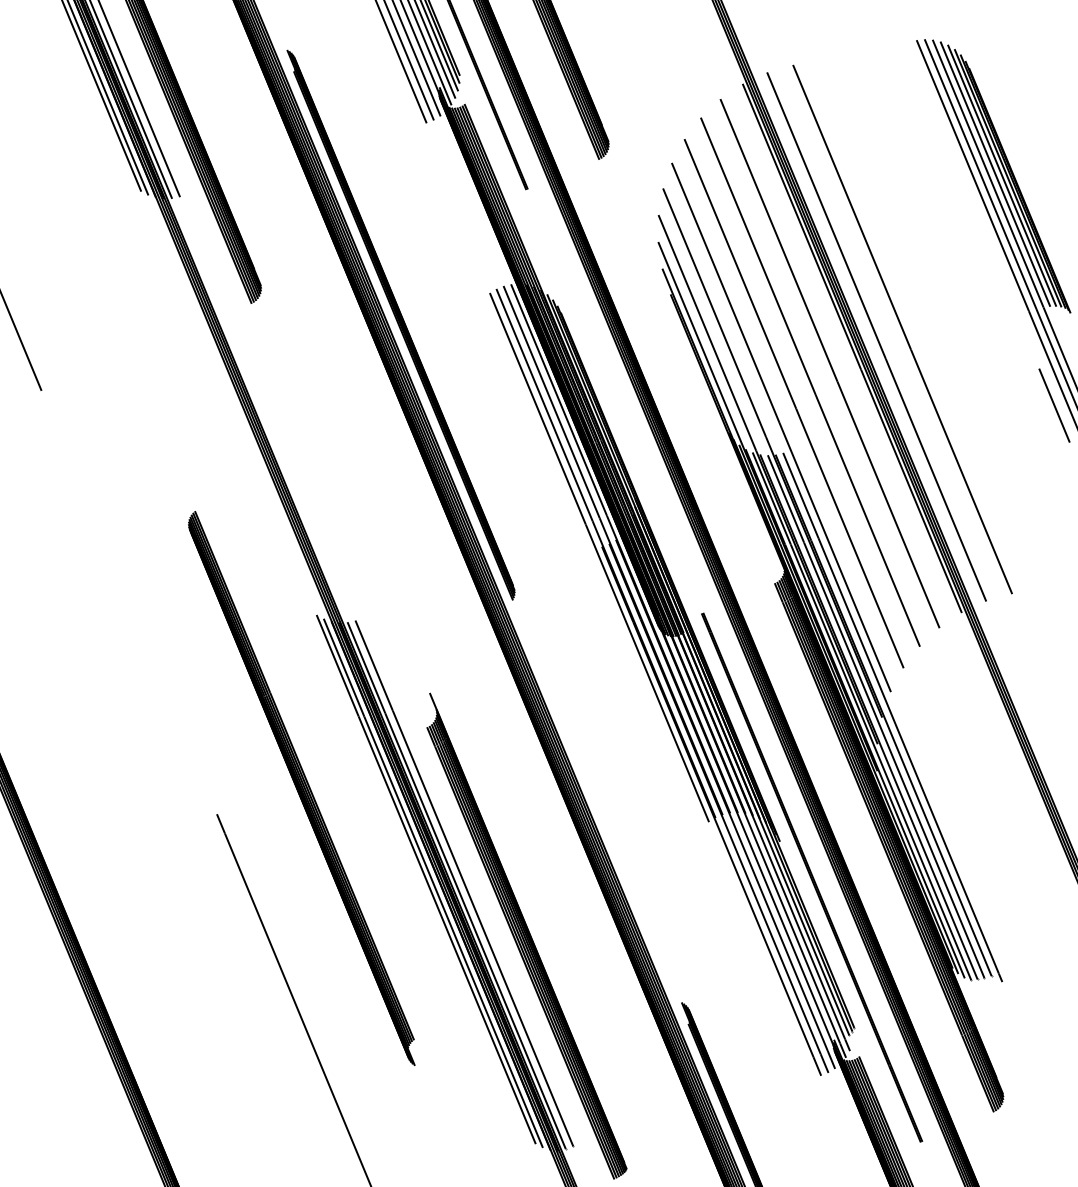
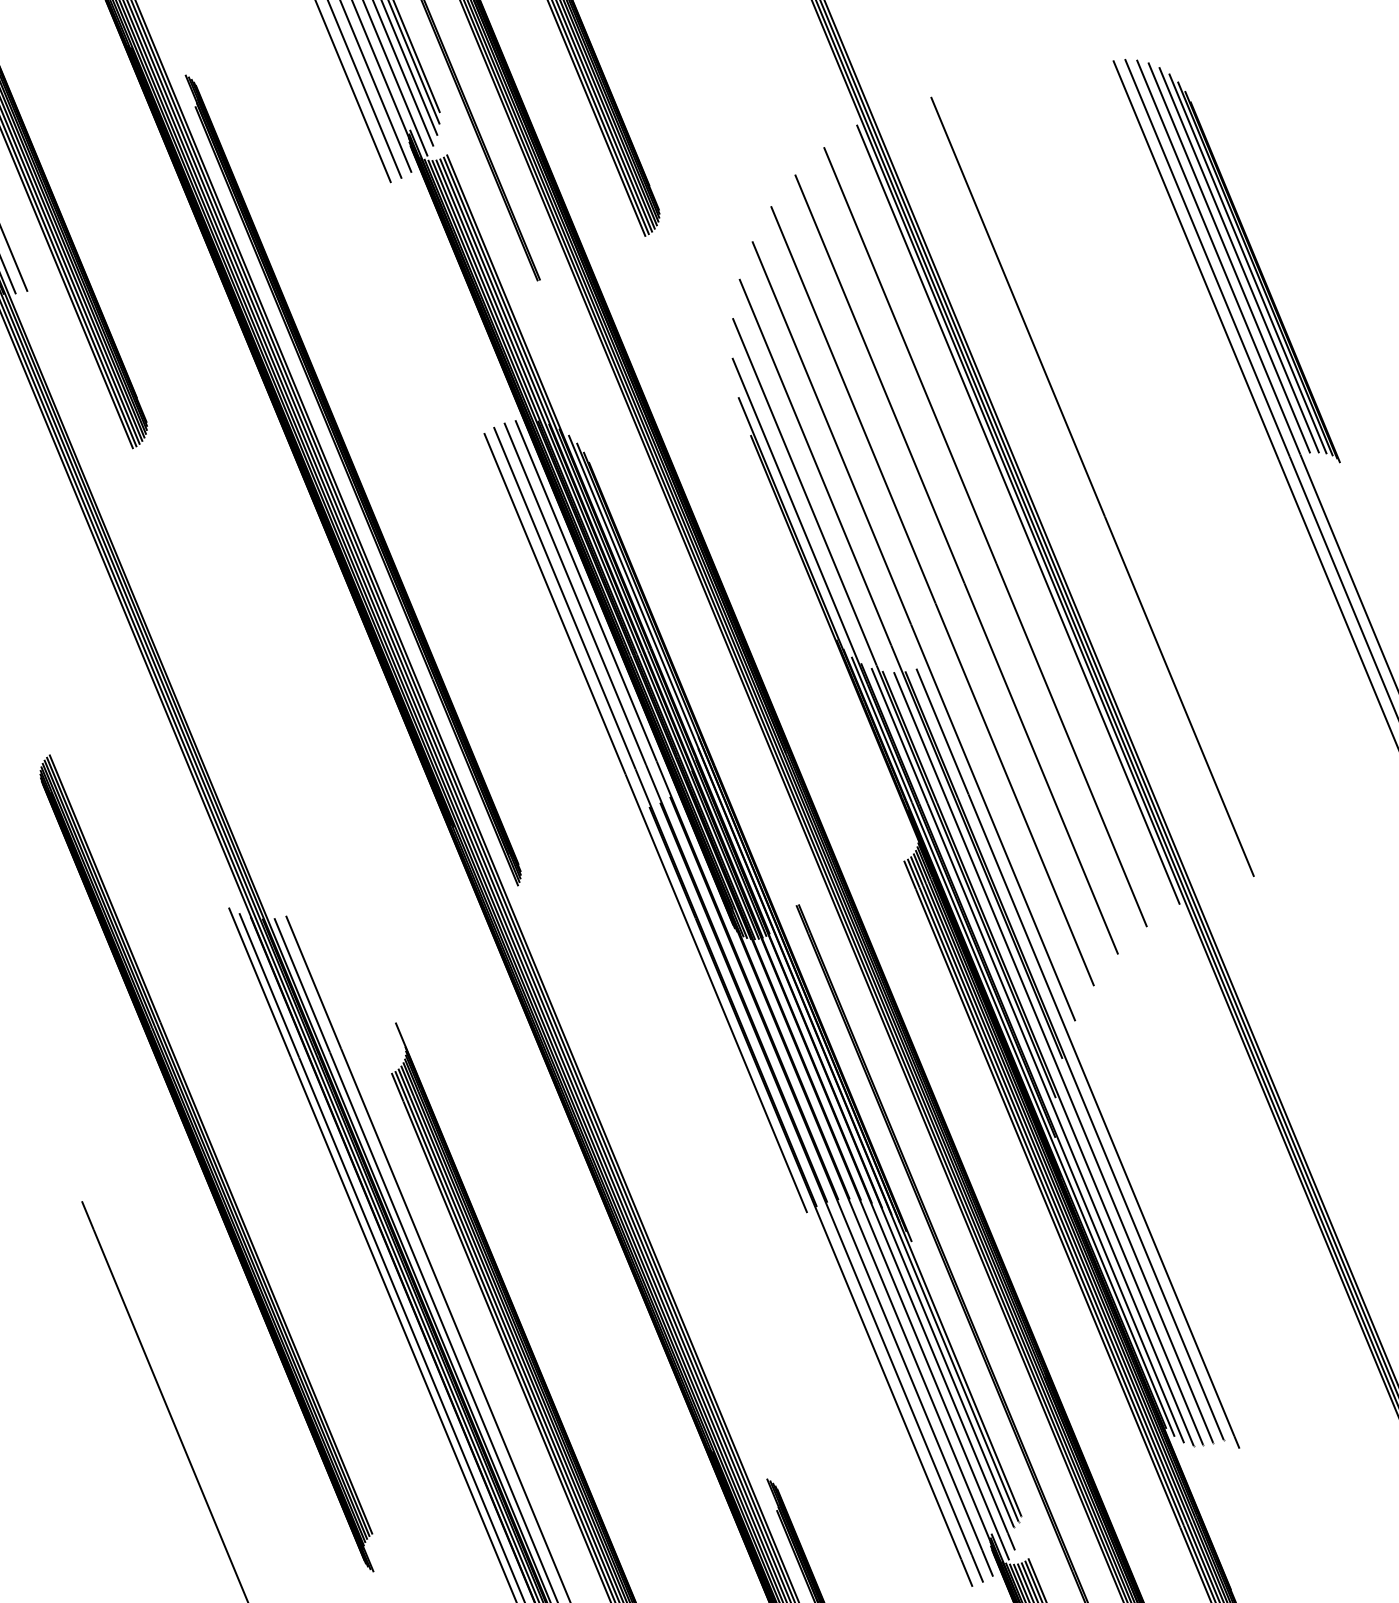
line: (876, 336) -> (1054, 497), removed
line: (1054, 405) -> (1316, 598), removed

